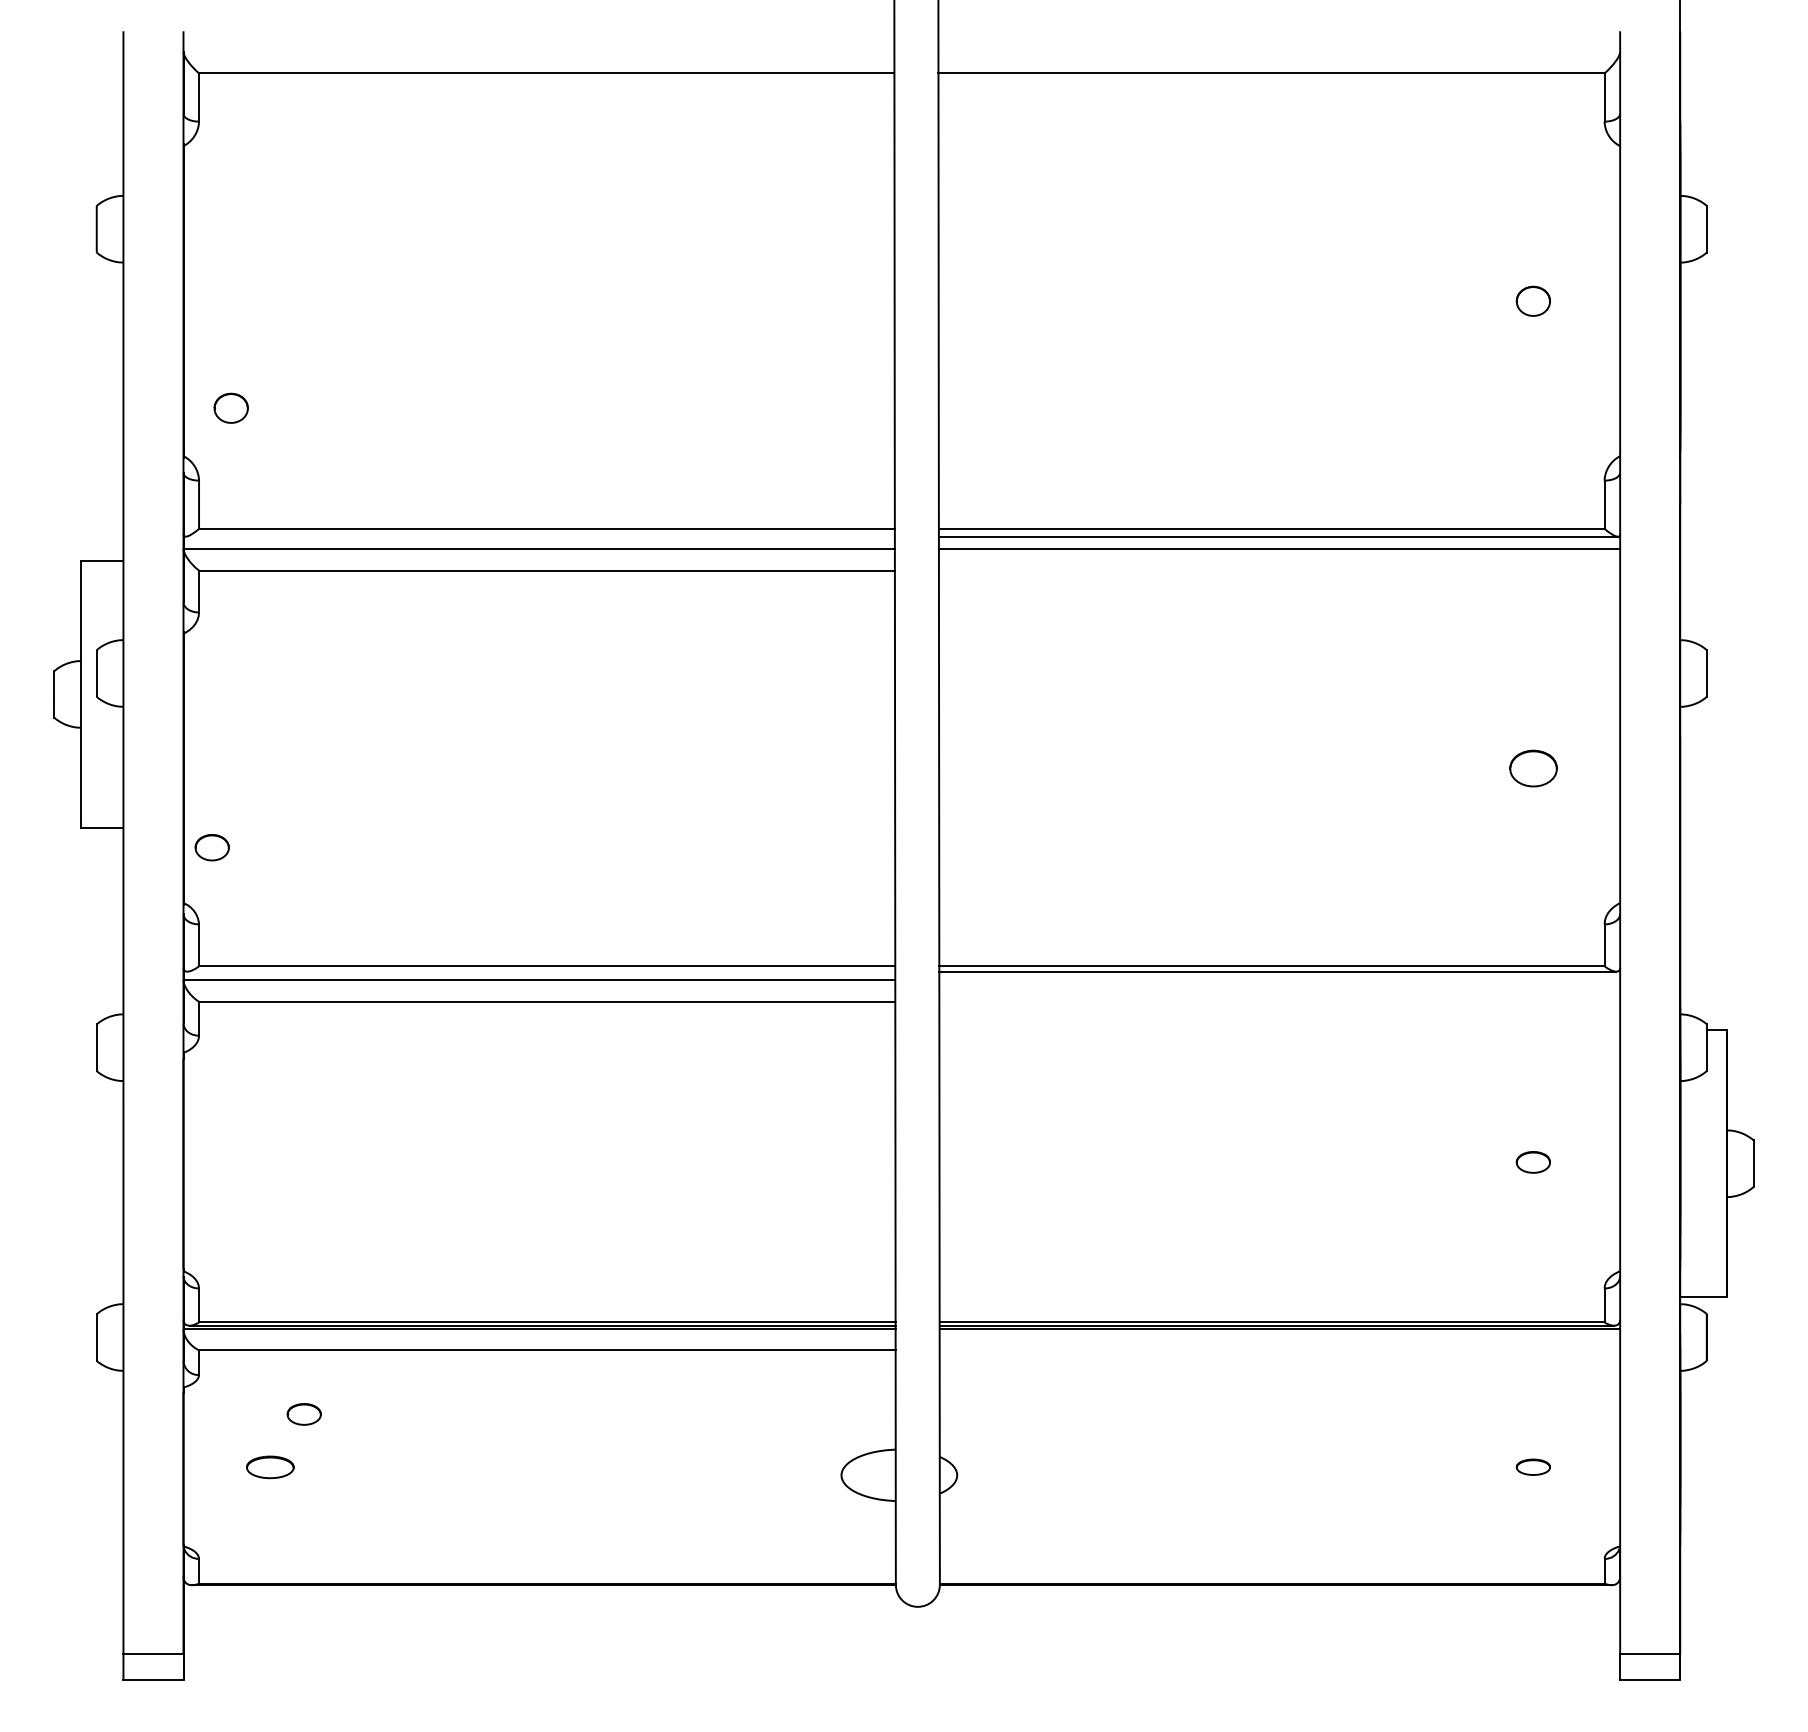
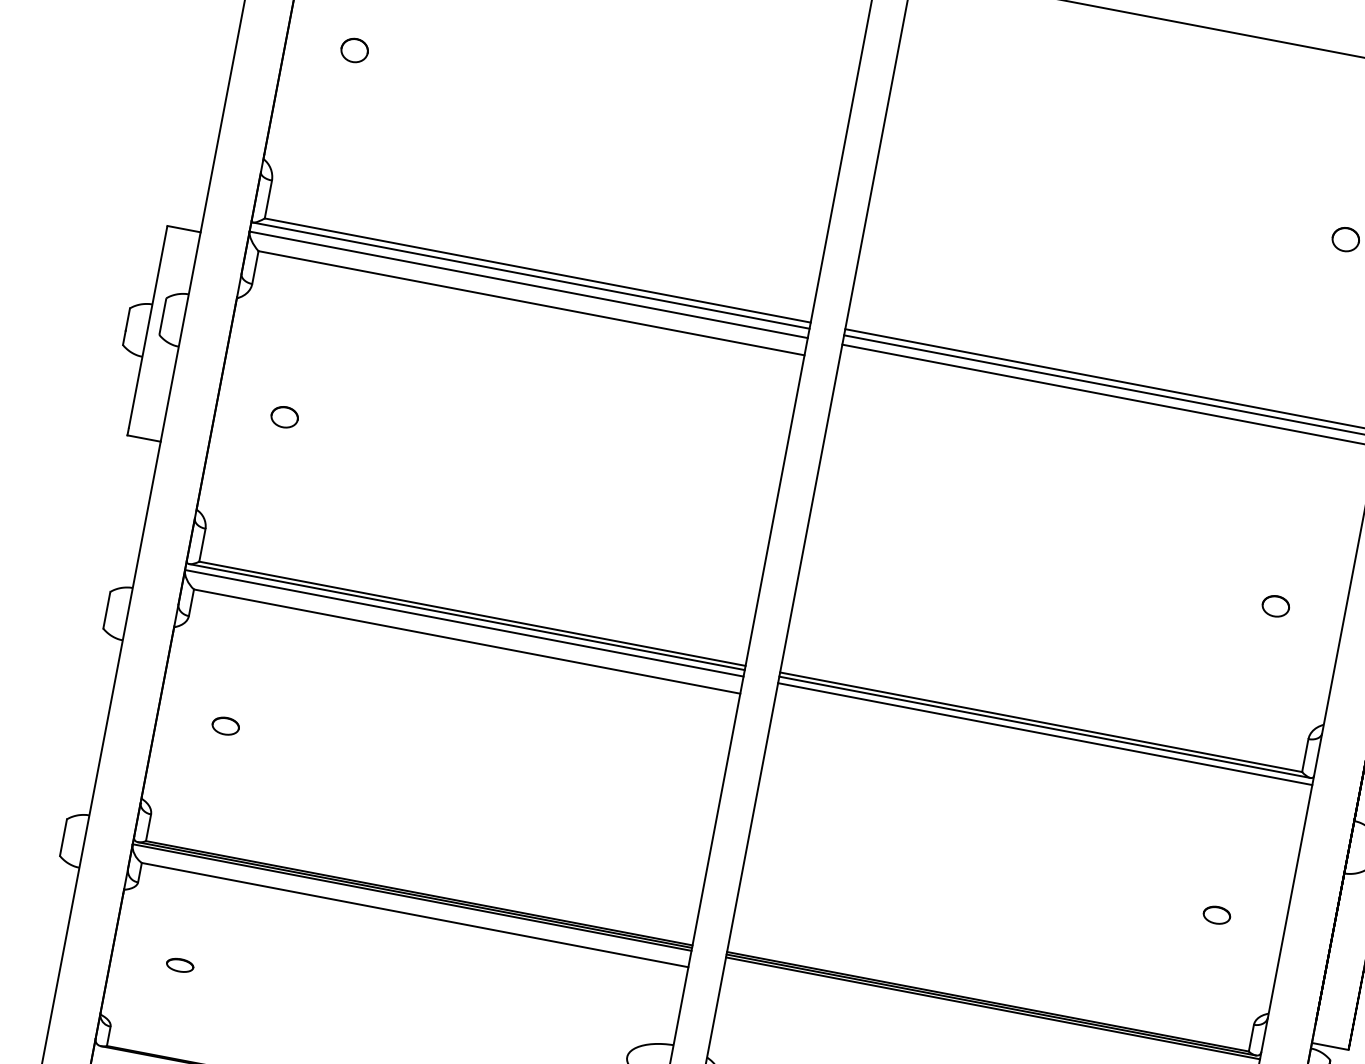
part: (230, 407) -> (354, 49), moved
line: (539, 536) -> (530, 275), added
part: (1532, 768) -> (1275, 606), size x0.71
part: (211, 847) -> (284, 416), moved
line: (541, 971) -> (467, 616), added
line: (1279, 979) -> (1045, 733), added
part: (303, 1414) -> (225, 726), moved
part: (269, 1466) -> (179, 964), size x0.71

